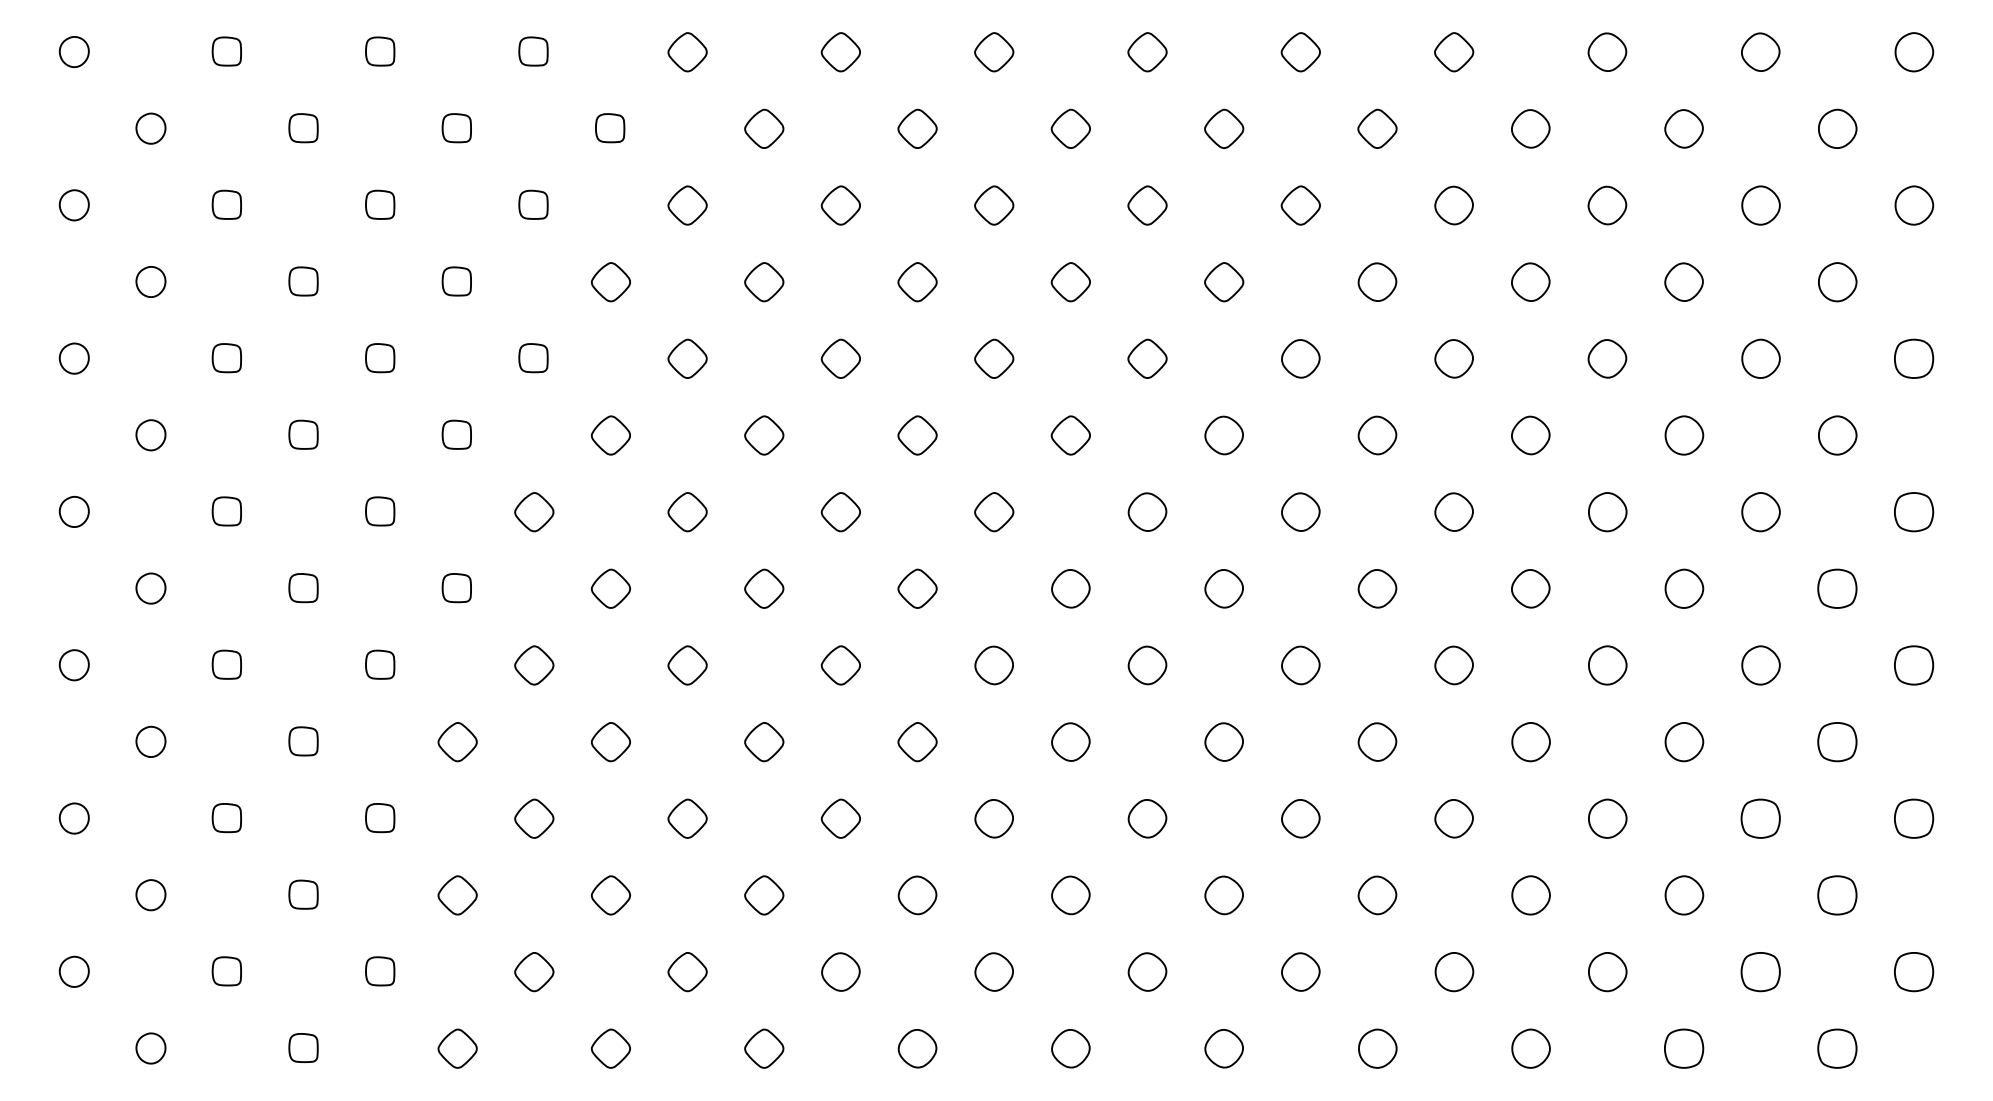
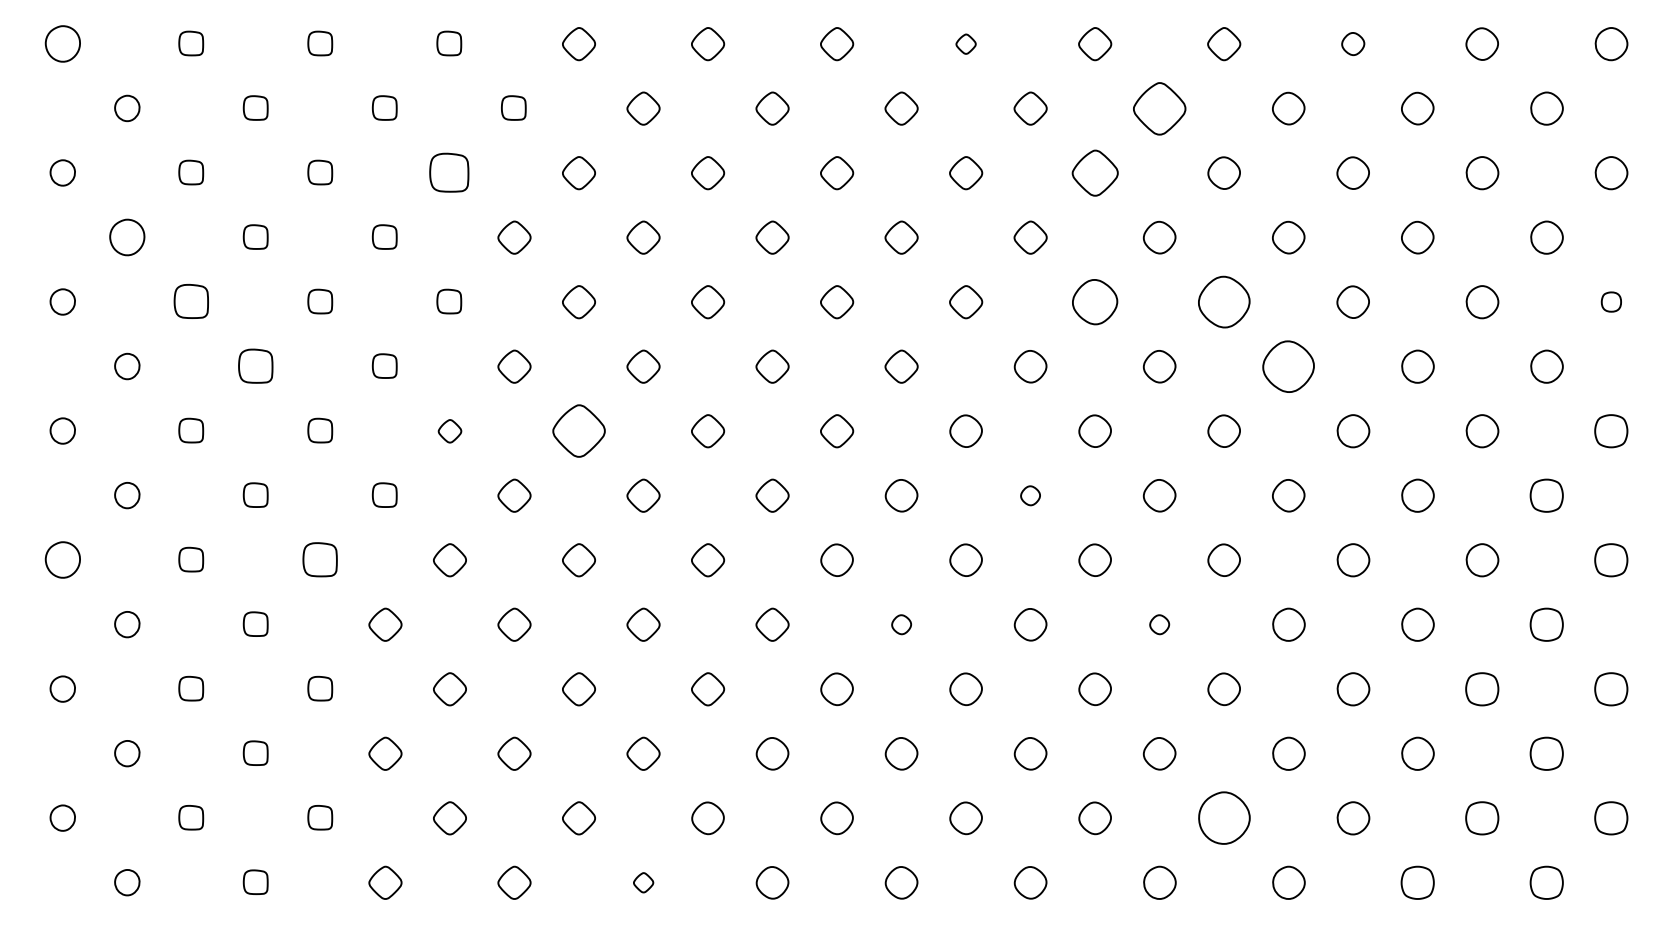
part: (73, 51) -> (62, 43), size x1.4
part: (1607, 51) -> (1353, 43), size x0.7
part: (1147, 52) -> (966, 44), size x0.6
part: (1377, 128) -> (1159, 108), size x1.6
part: (533, 204) -> (449, 172), size x1.6
part: (1300, 205) -> (1094, 173), size x1.4
part: (150, 281) -> (126, 237), size x1.4
part: (226, 358) -> (190, 301), size x1.4
part: (1300, 358) -> (1094, 301), size x1.4
part: (1453, 358) -> (1223, 301), size x1.6
part: (1914, 358) -> (1611, 301), size x0.6
part: (303, 434) -> (255, 365), size x1.4
part: (1530, 435) -> (1288, 366), size x1.6
part: (534, 512) -> (450, 431), size x0.7
part: (687, 512) -> (578, 431), size x1.6
part: (1223, 588) -> (1030, 495), size x0.6
part: (380, 664) -> (320, 559), size x1.4
part: (73, 665) -> (62, 560), size x1.4
part: (1070, 741) -> (901, 624), size x0.6
part: (1377, 741) -> (1159, 624), size x0.6
part: (1454, 972) -> (1224, 818), size x1.6
part: (764, 1048) -> (643, 882), size x0.6

